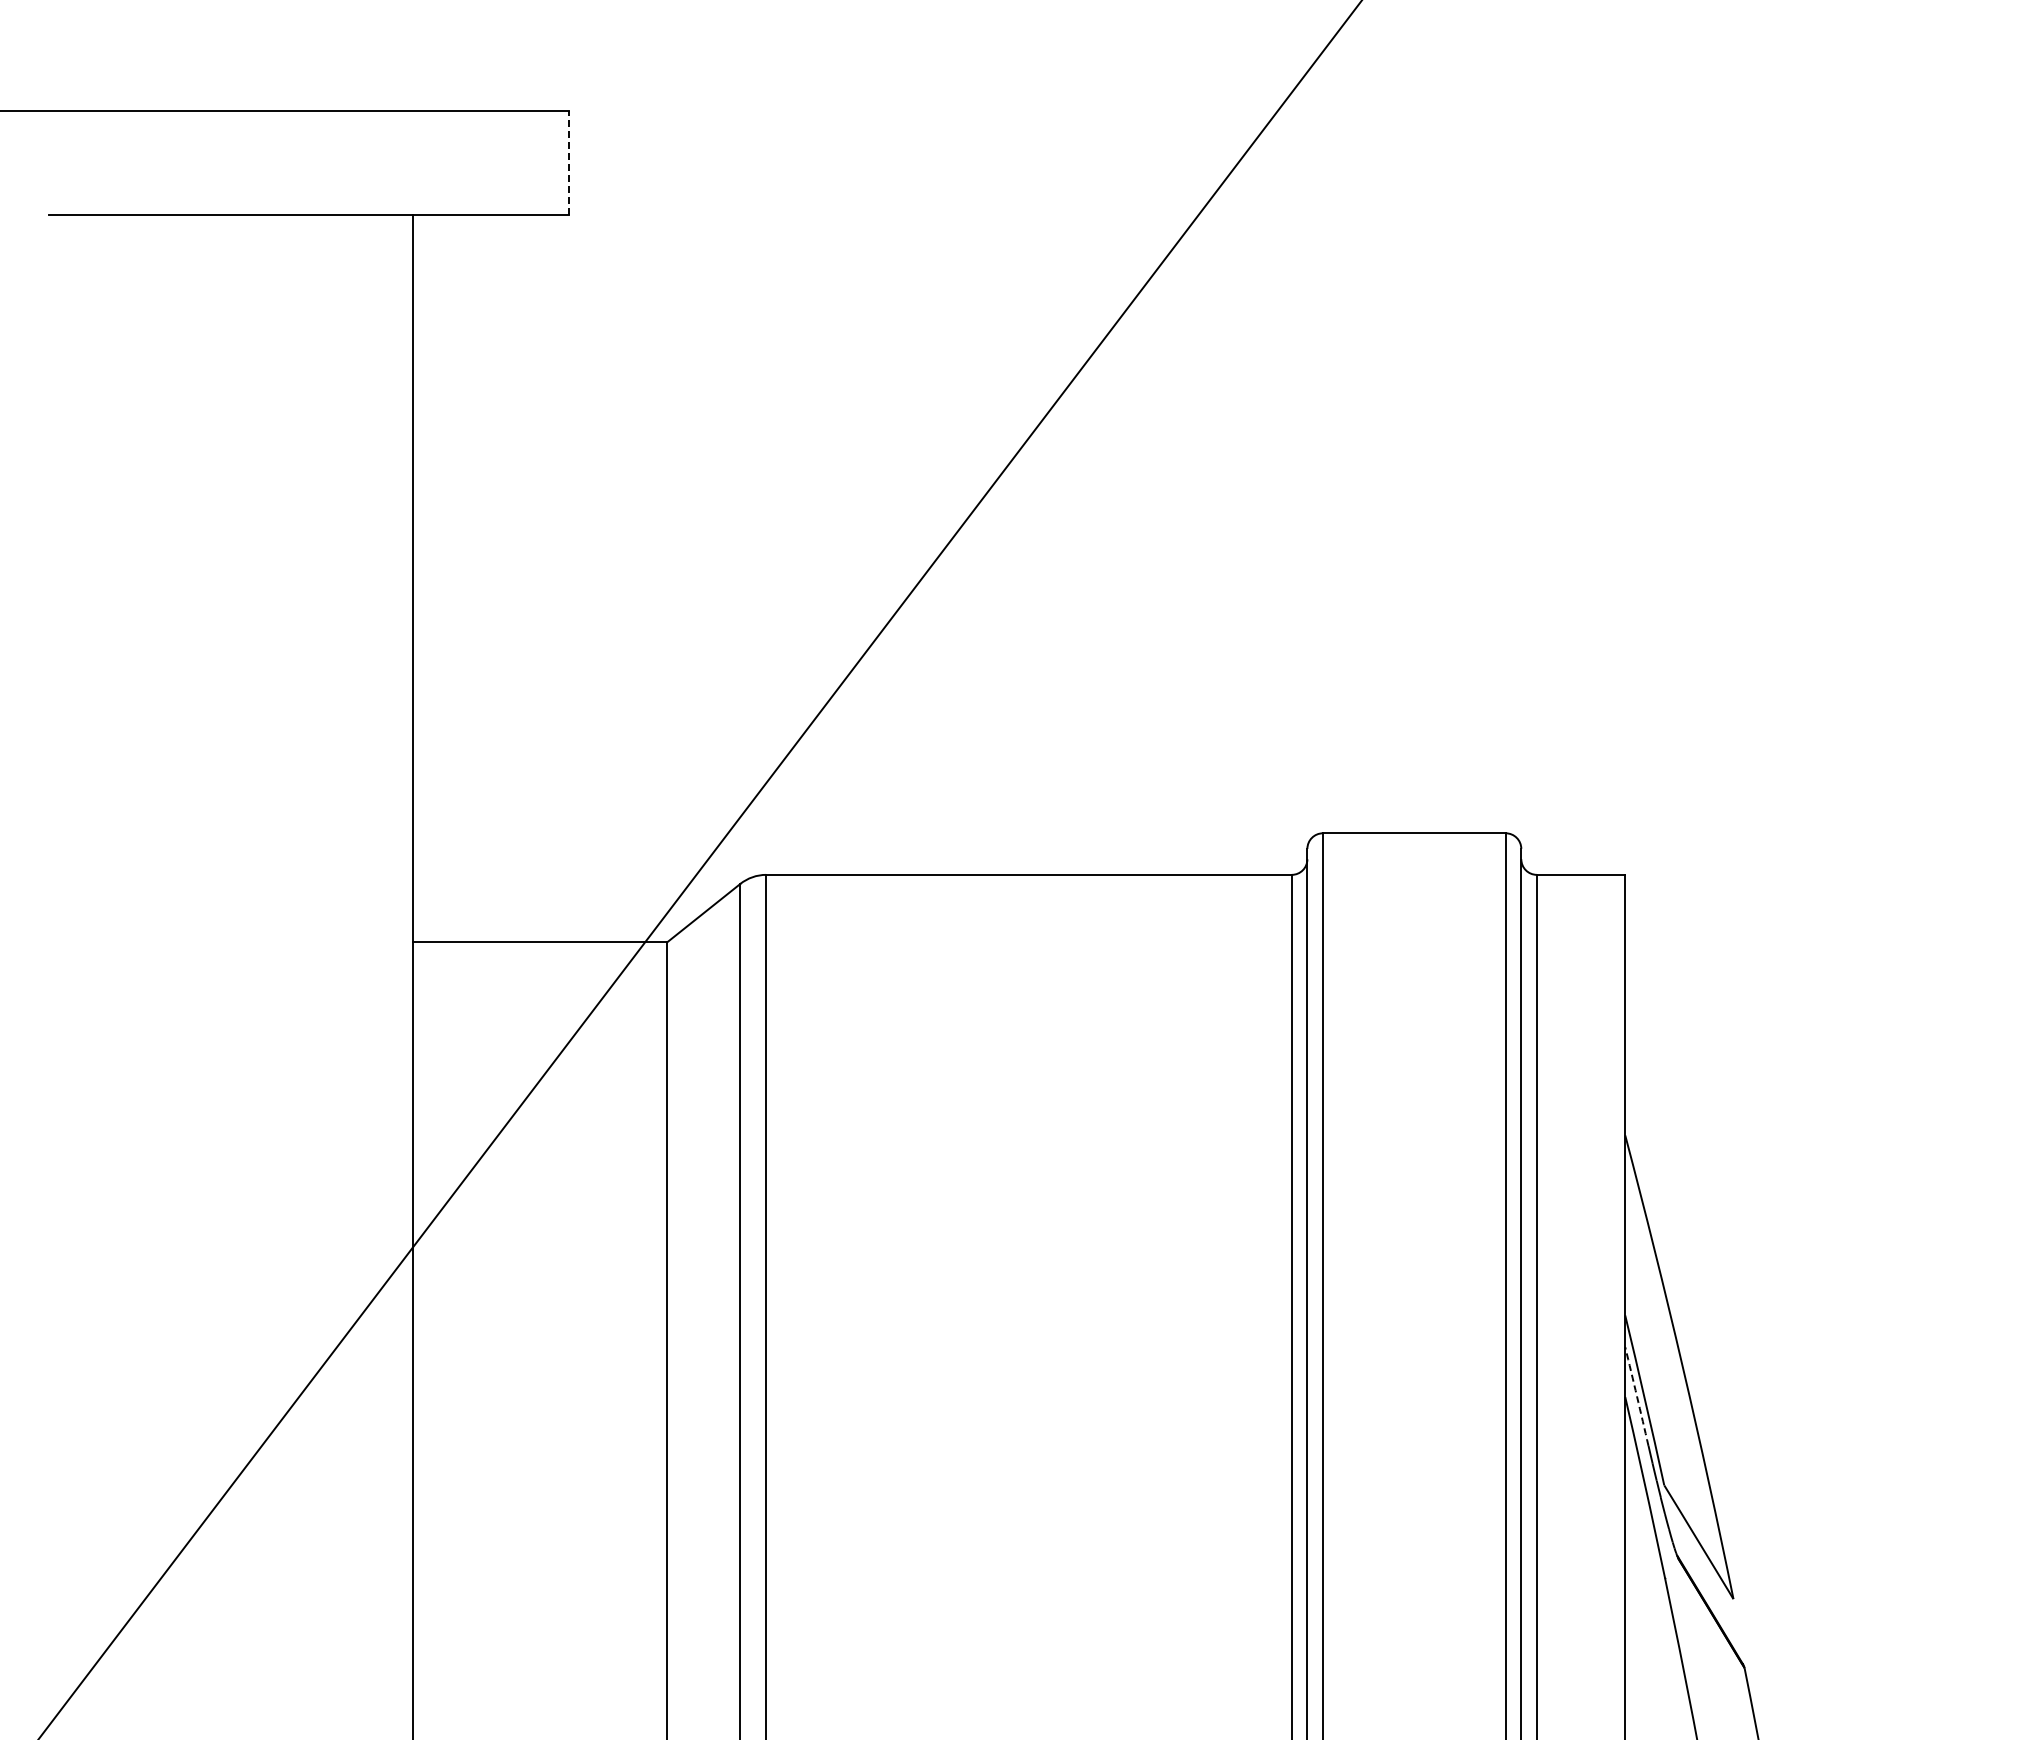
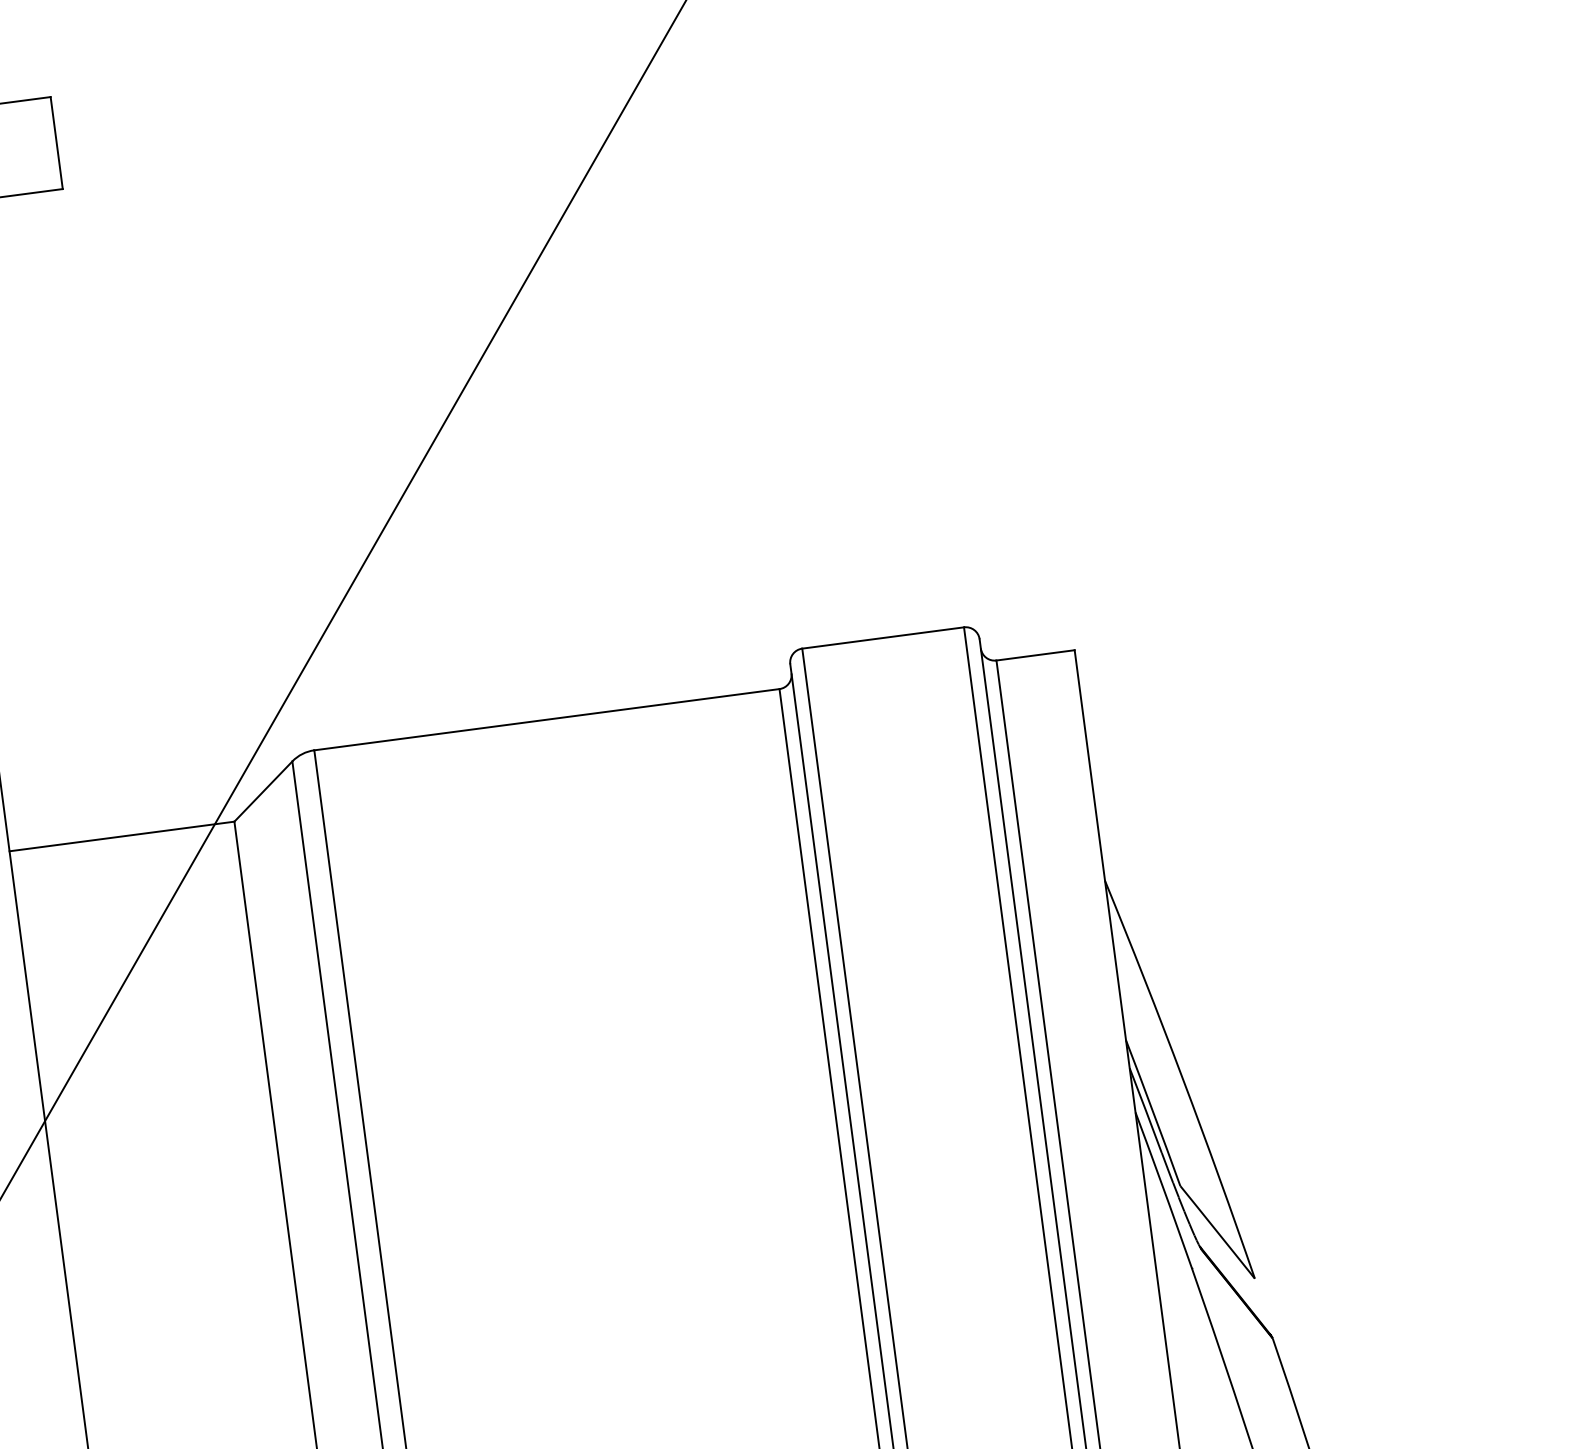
line: (568, 162) -> (56, 142), dashed -> solid
arc: (1637, 1396) -> (1146, 1110), dashed -> solid

